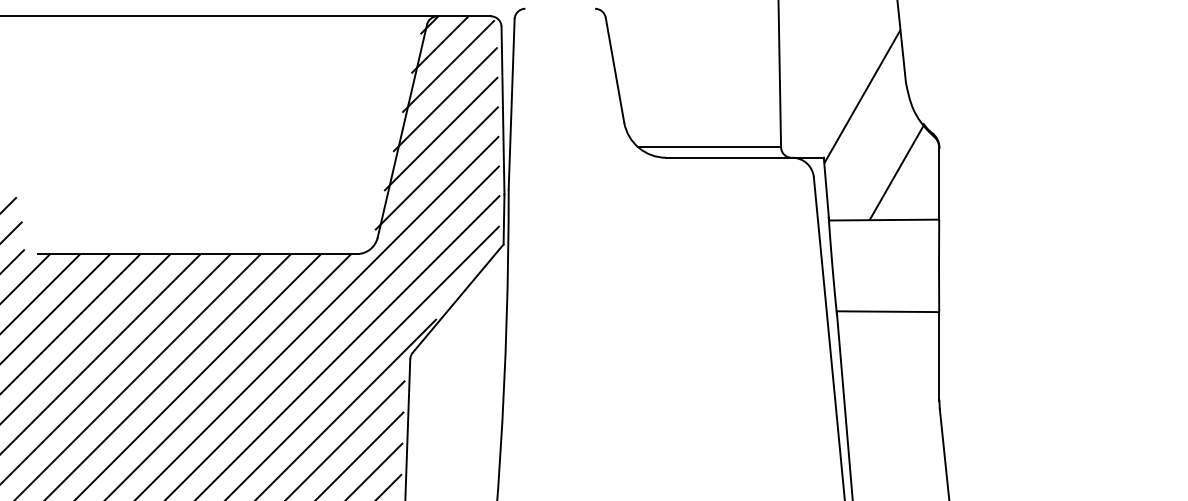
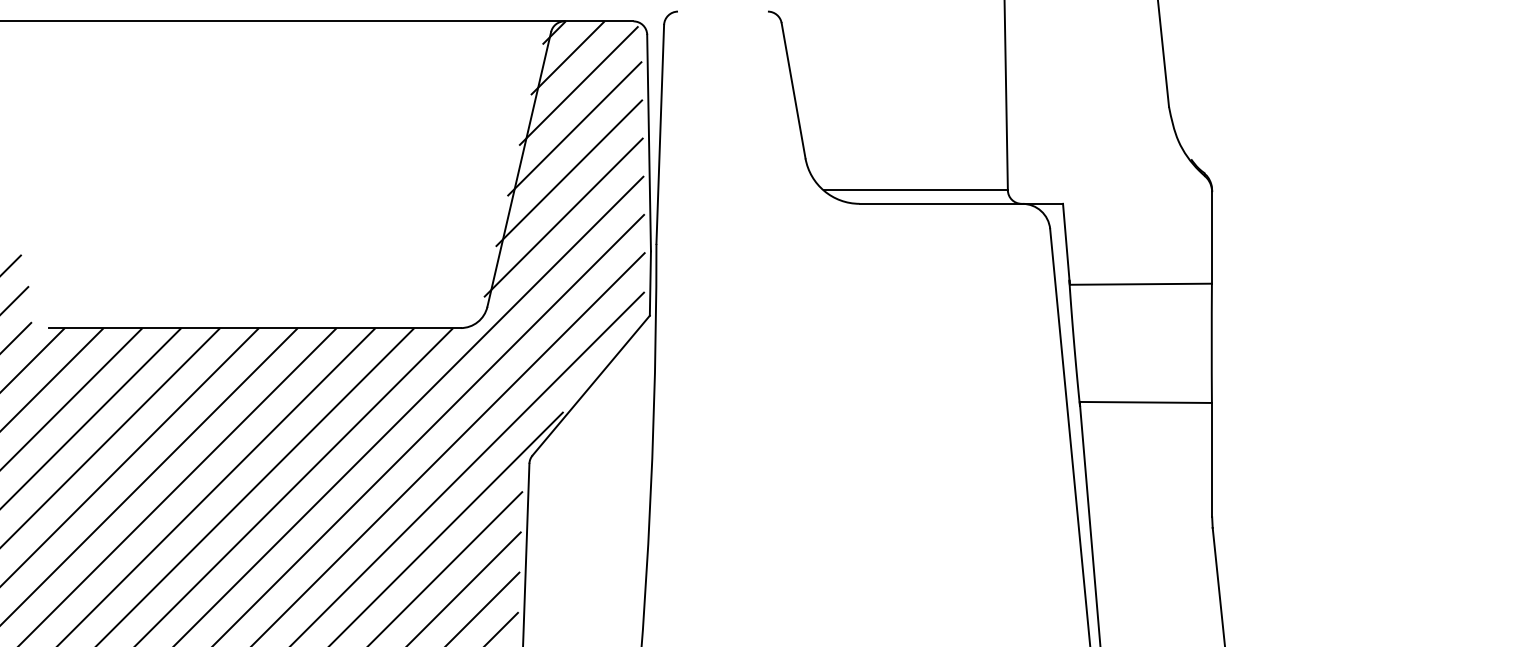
hatch: (873, 124) -> (1127, 161), removed

